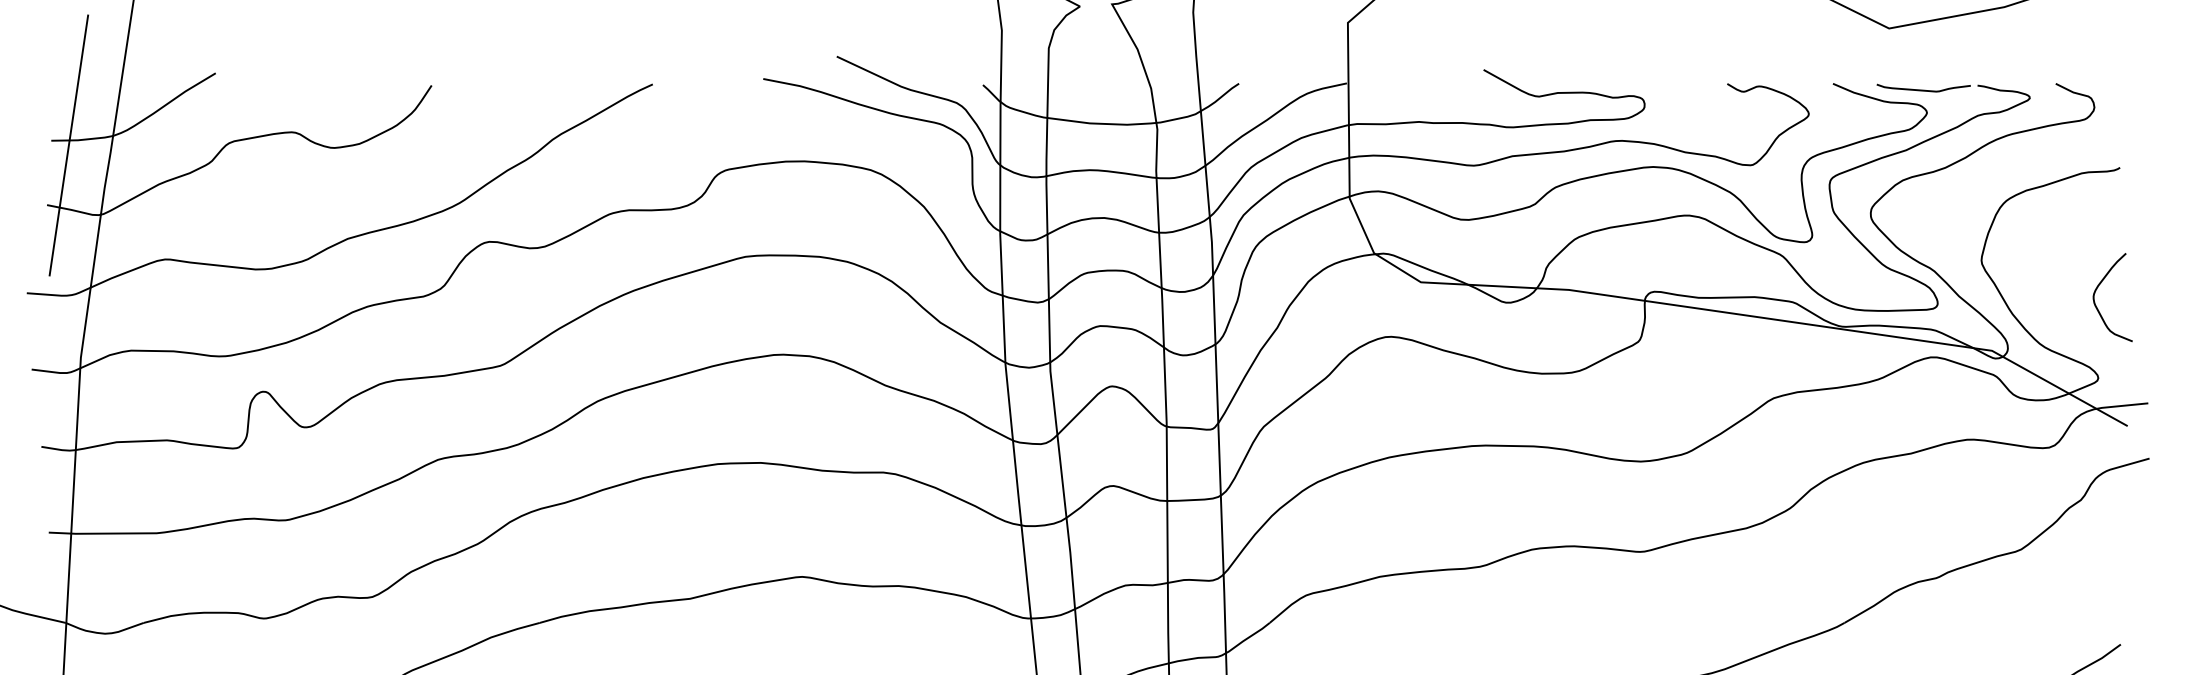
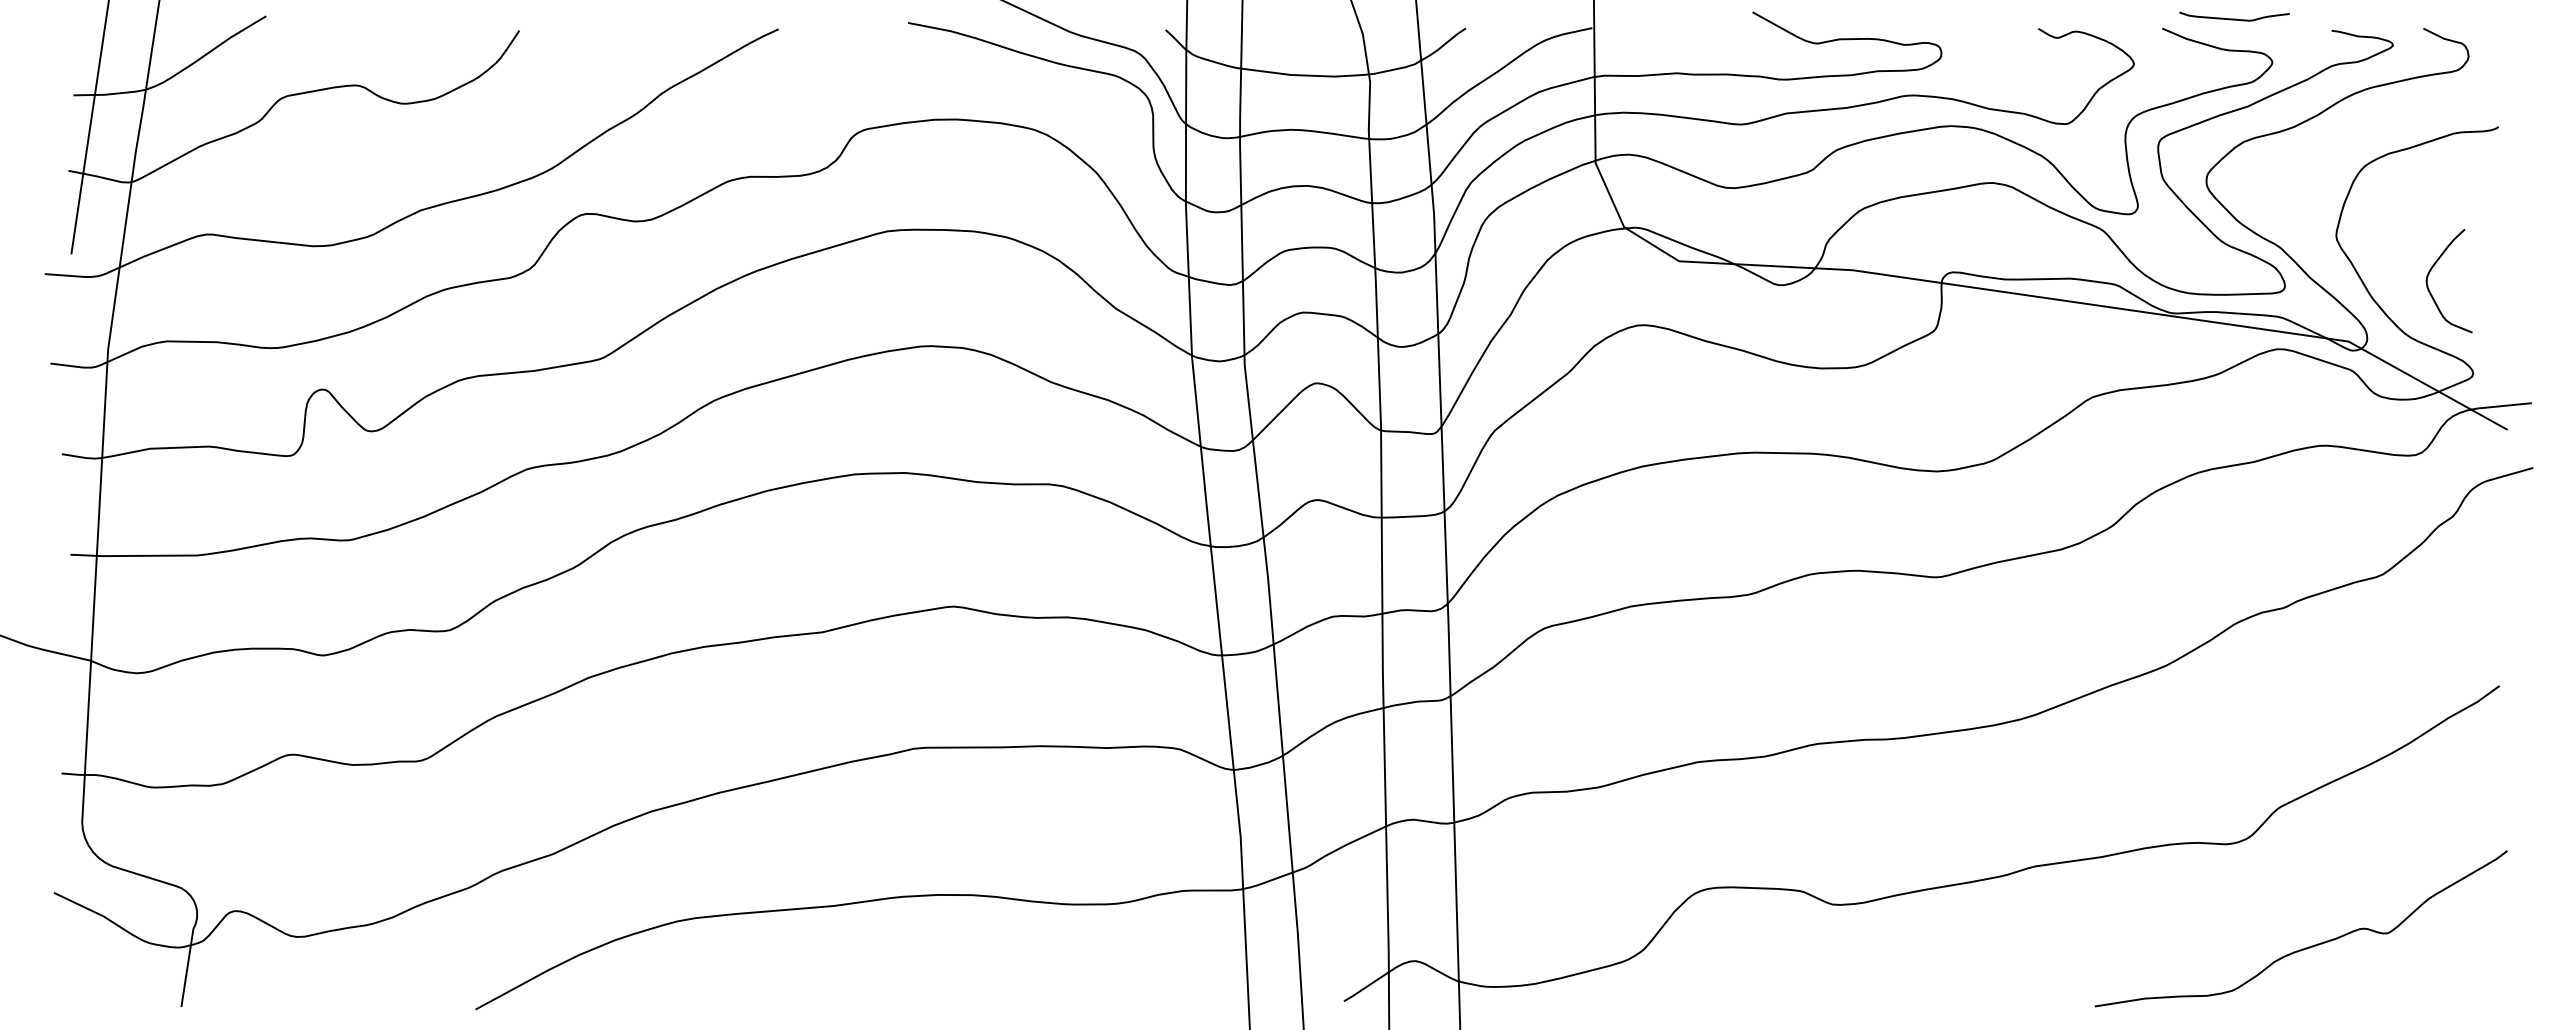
curve: (1923, 89) -> (2234, 18), moved
curve: (2096, 290) -> (2430, 272), moved

